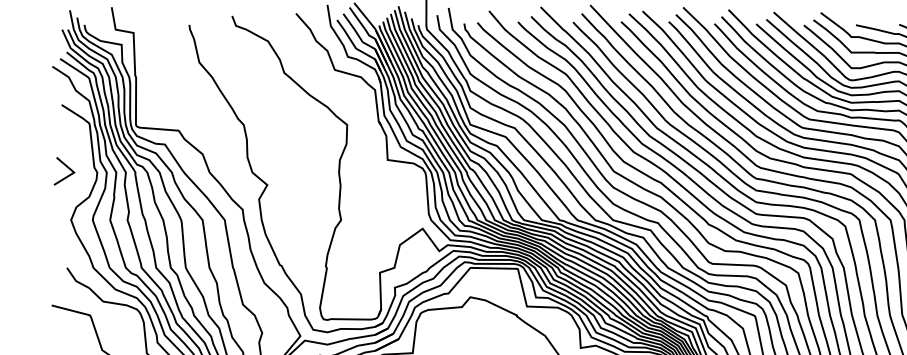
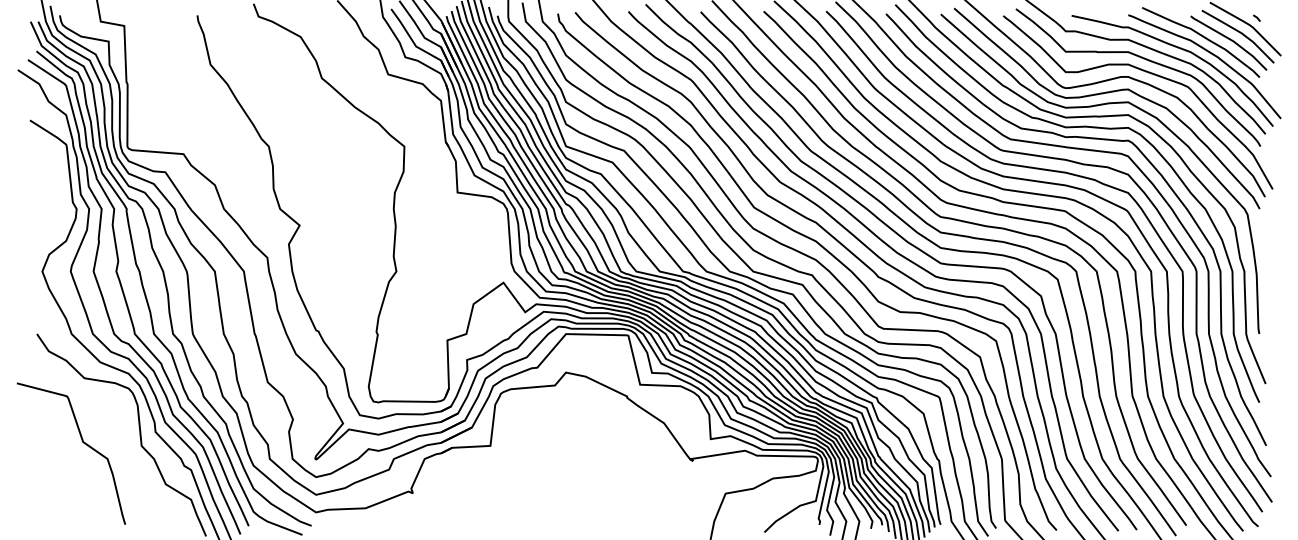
line: (67, 167) -> (37, 202), removed

